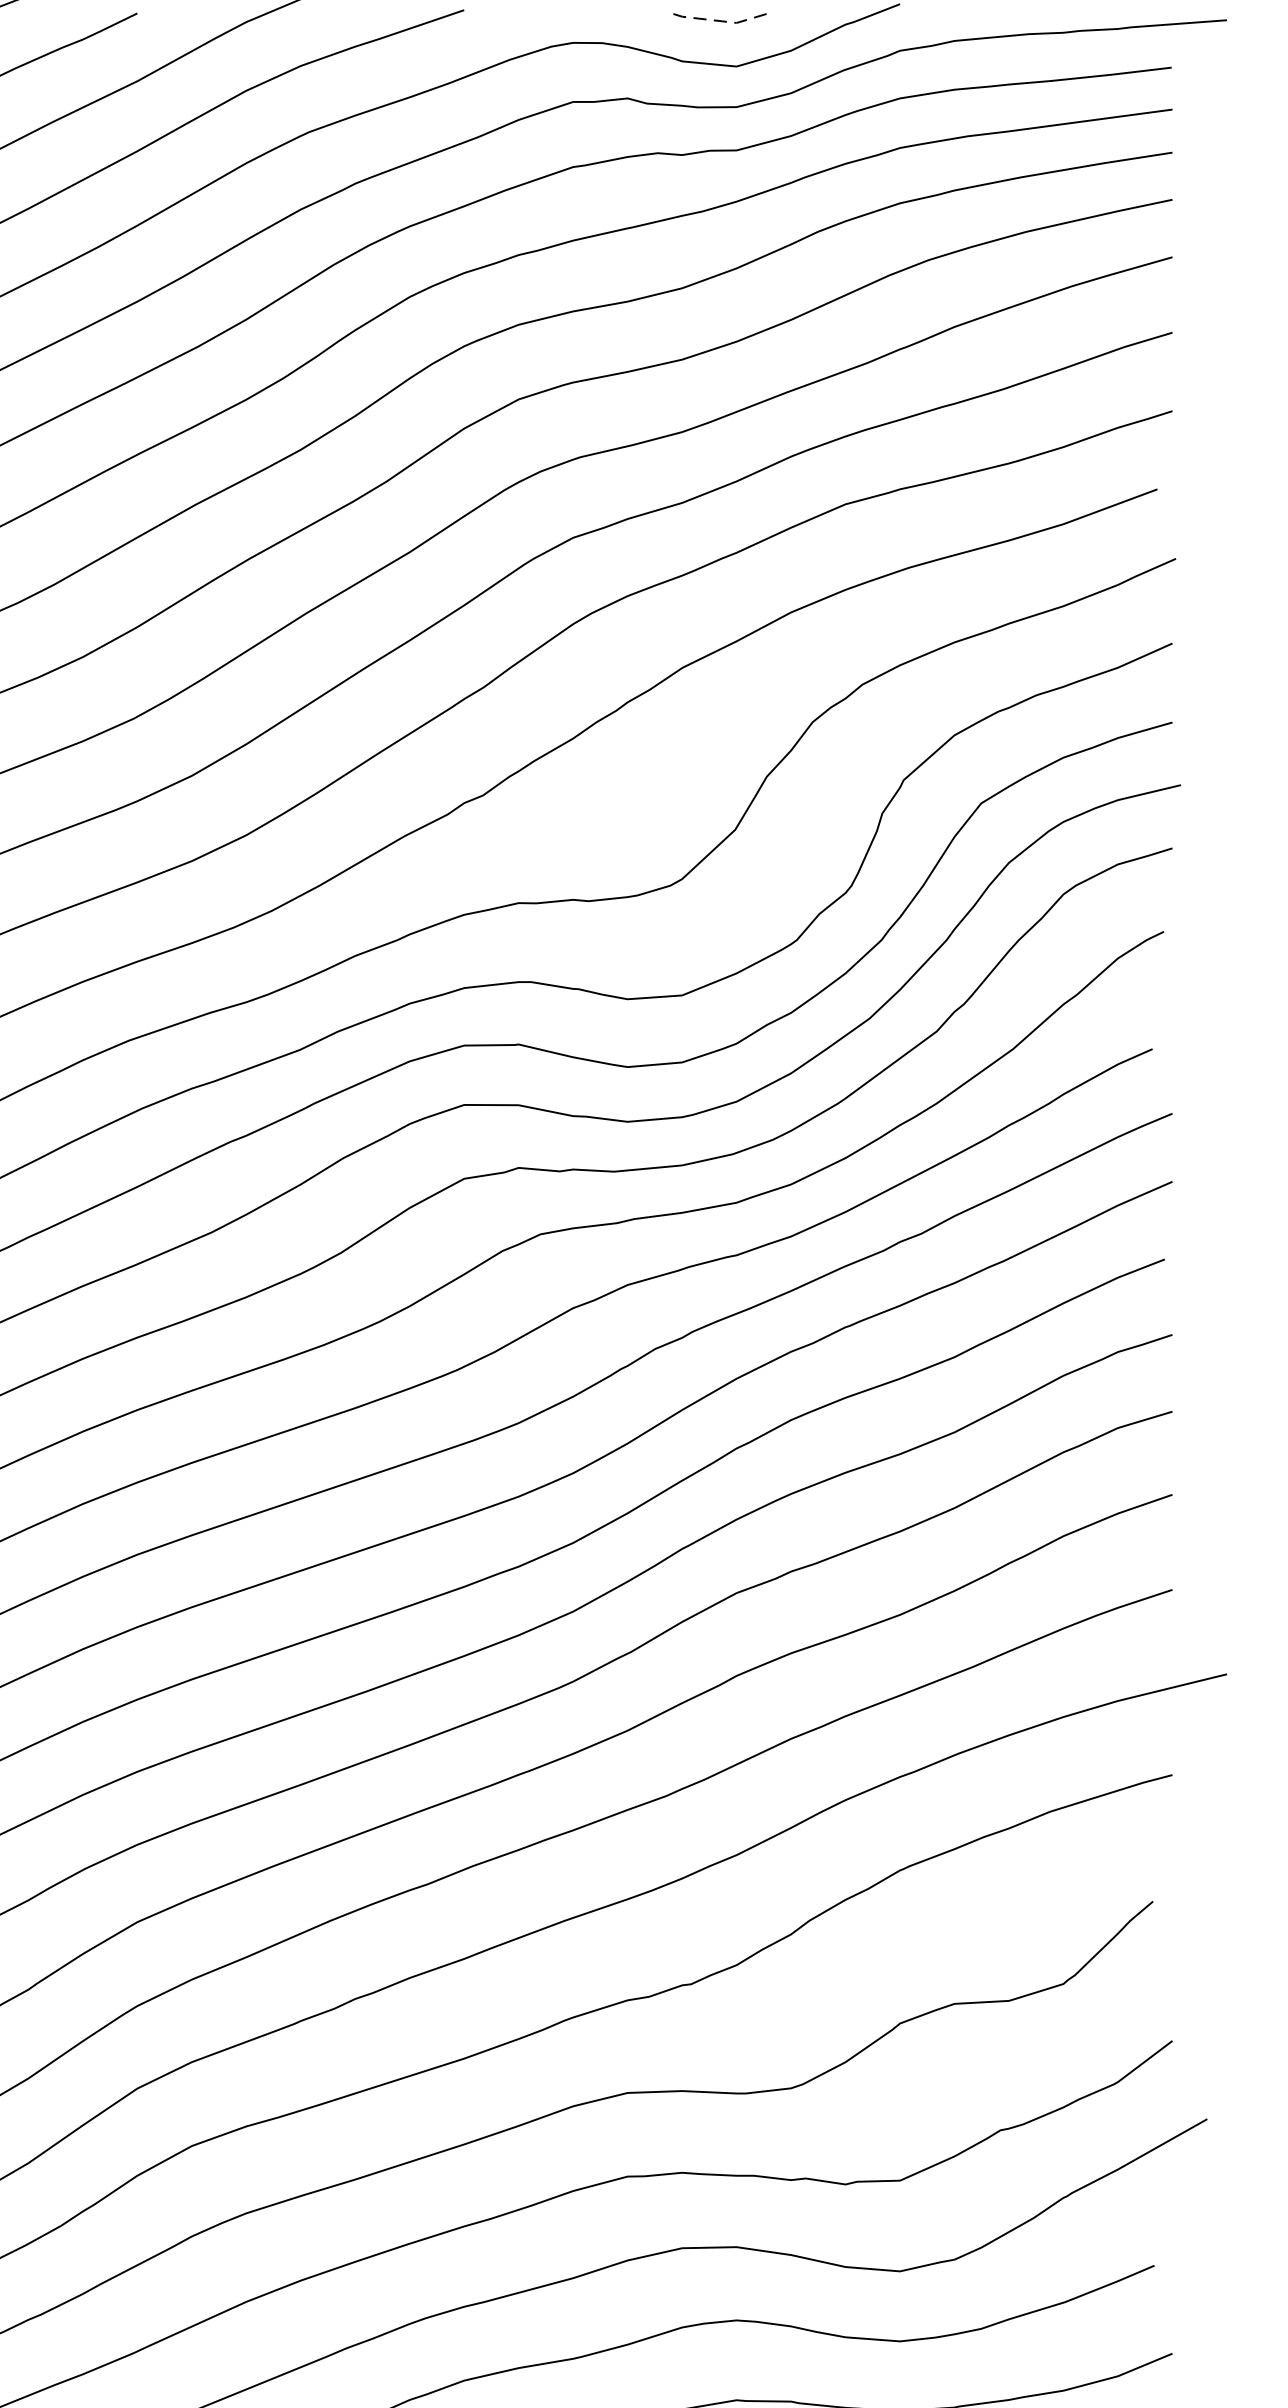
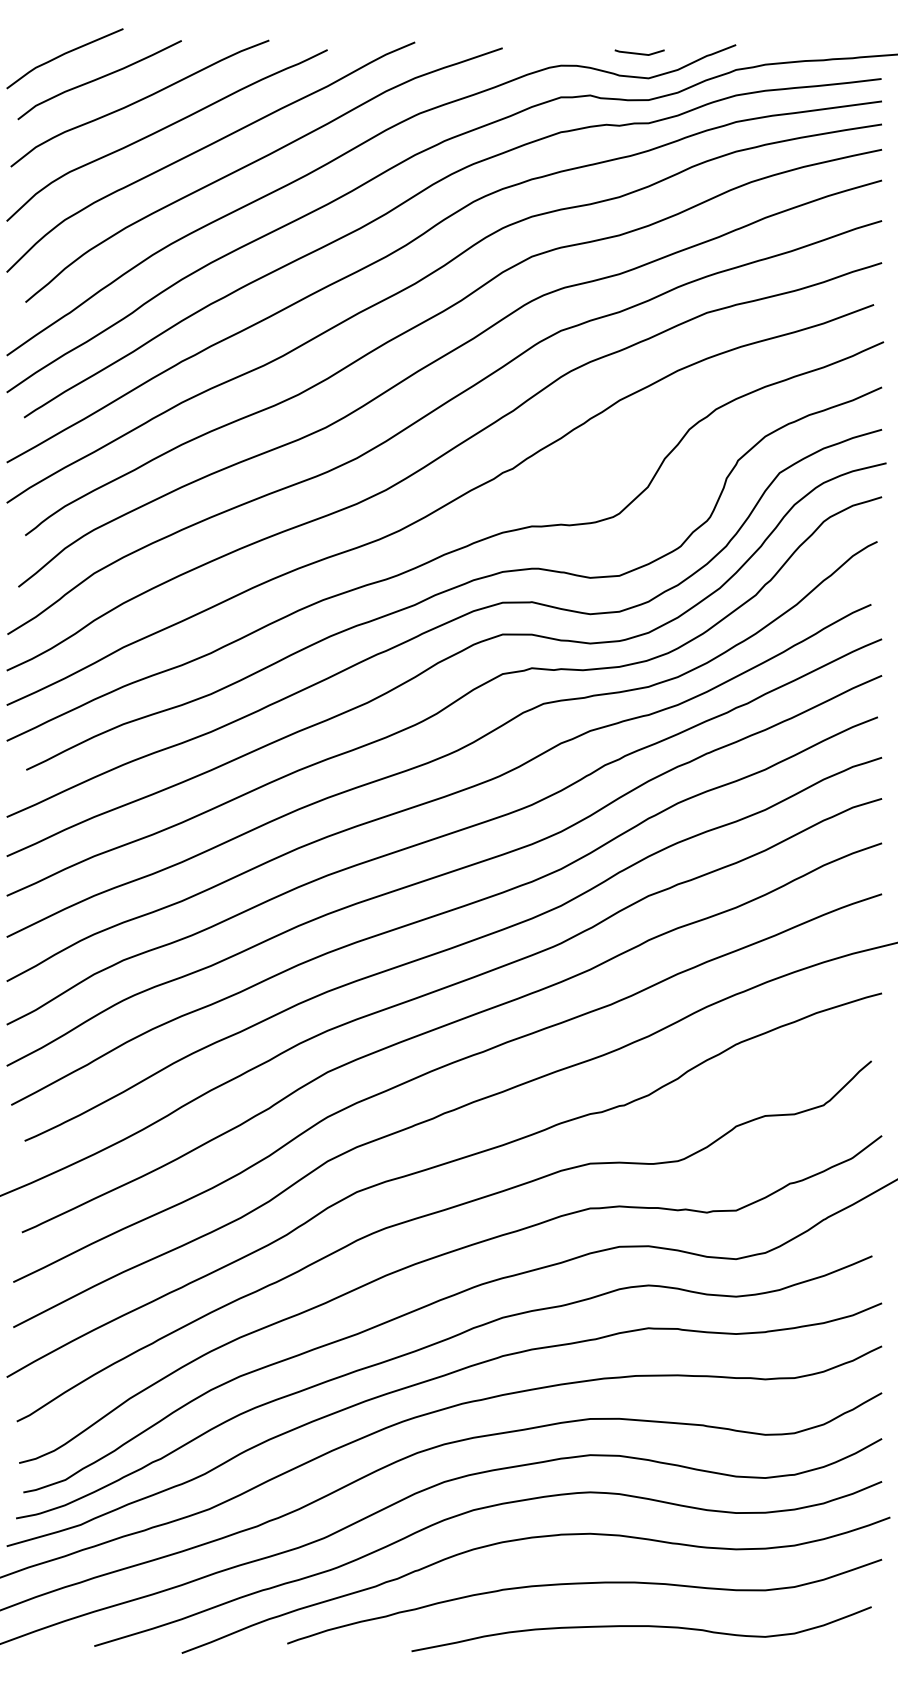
line: (719, 21) -> (639, 54), dashed -> solid

